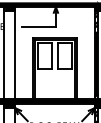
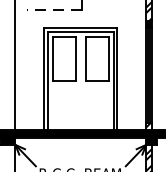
line: (39, 26) -> (55, 9), solid -> dashed

